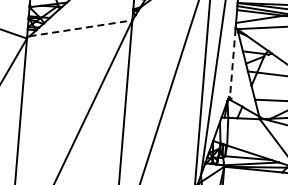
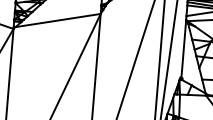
line: (81, 28) -> (58, 20), dashed -> solid
line: (232, 63) -> (183, 49), dashed -> solid

